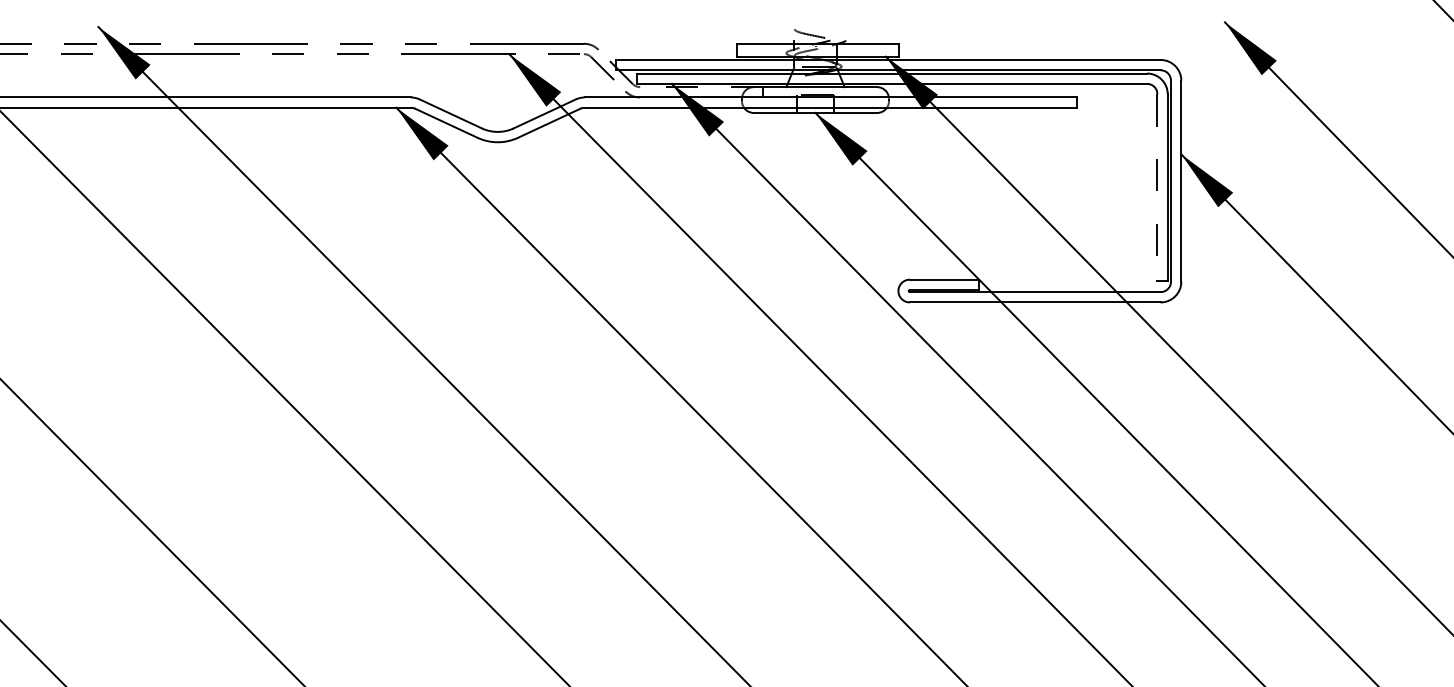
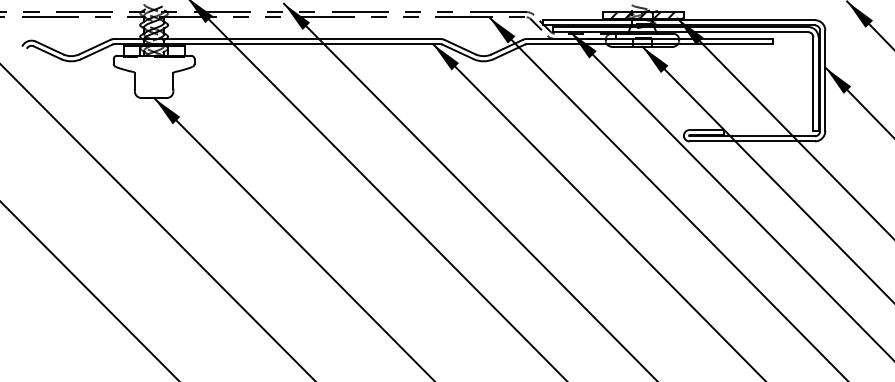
hatch: (817, 50) -> (643, 15), added
line: (1157, 186) -> (813, 83), dashed -> solid

